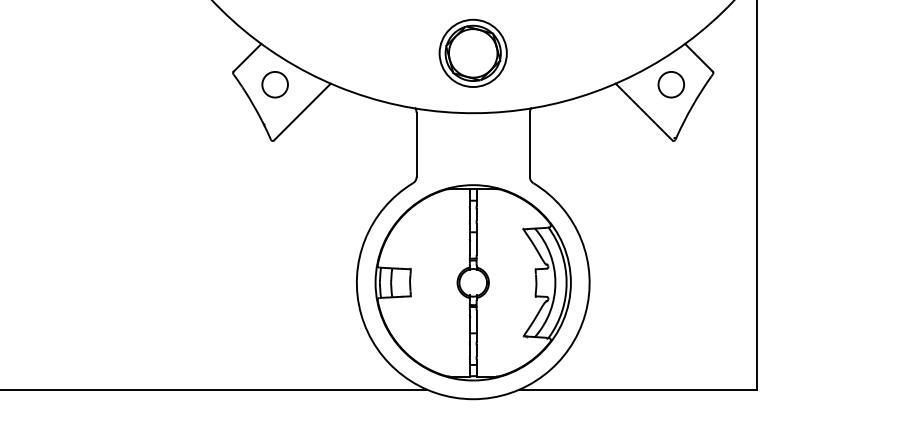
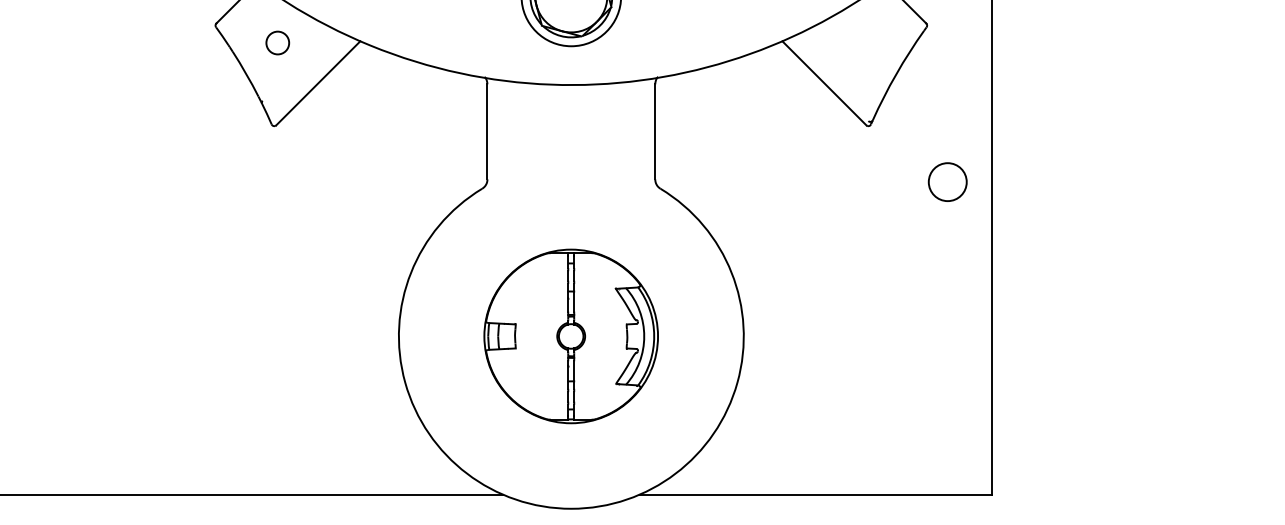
circle: (274, 84) -> (276, 42), size x0.6
circle: (670, 84) -> (946, 181), moved
part: (472, 282) -> (570, 335), size x0.6

